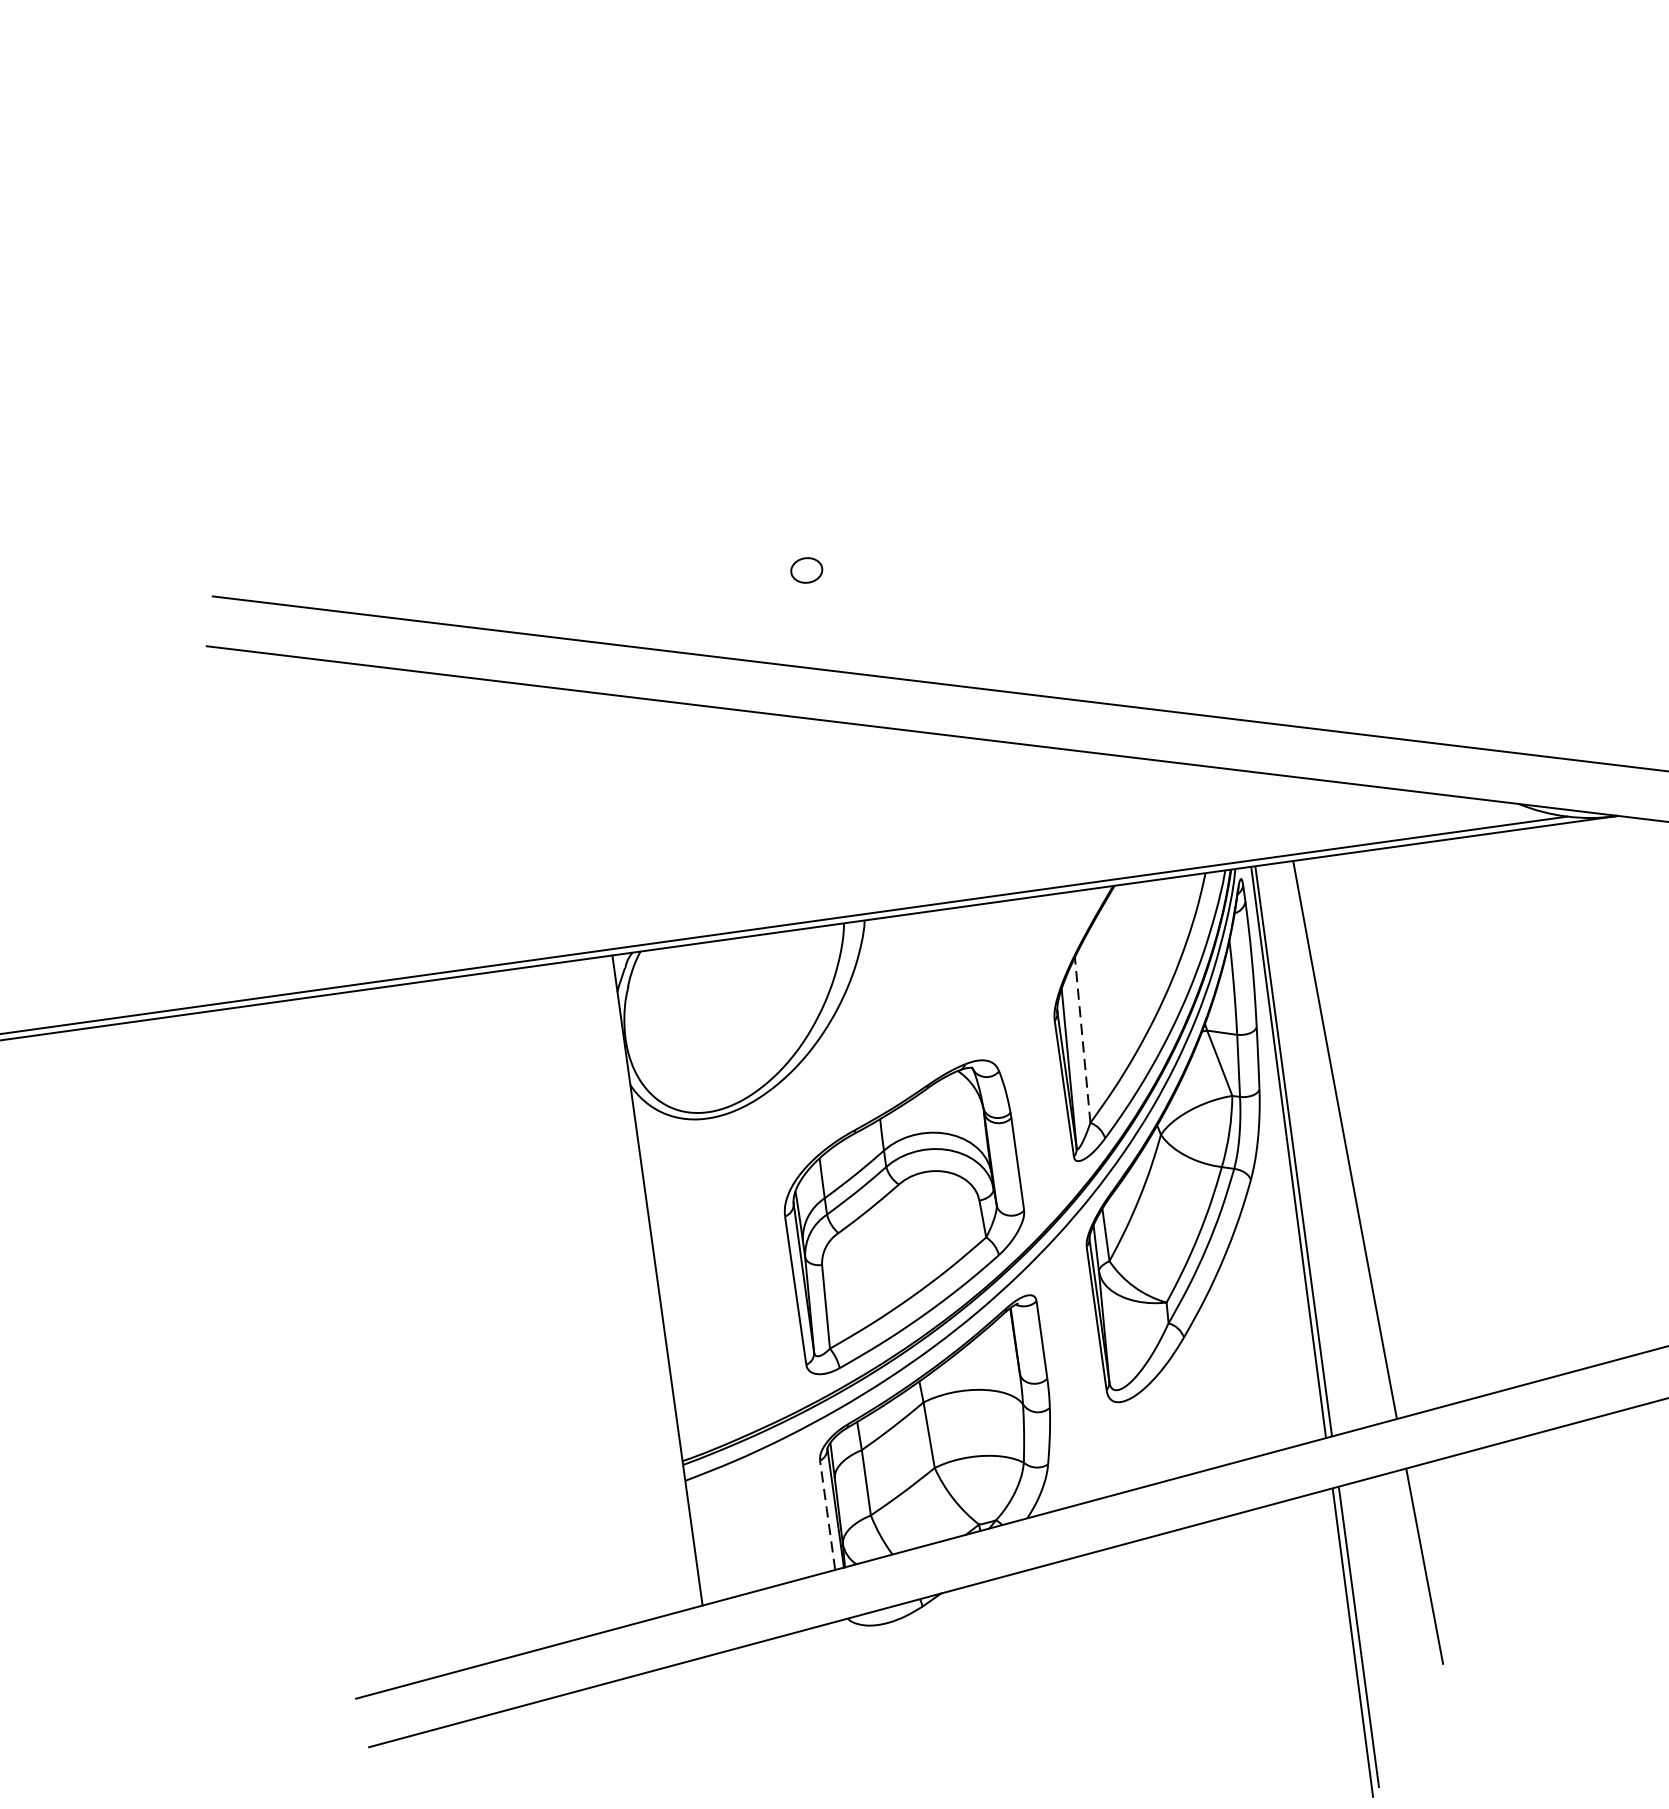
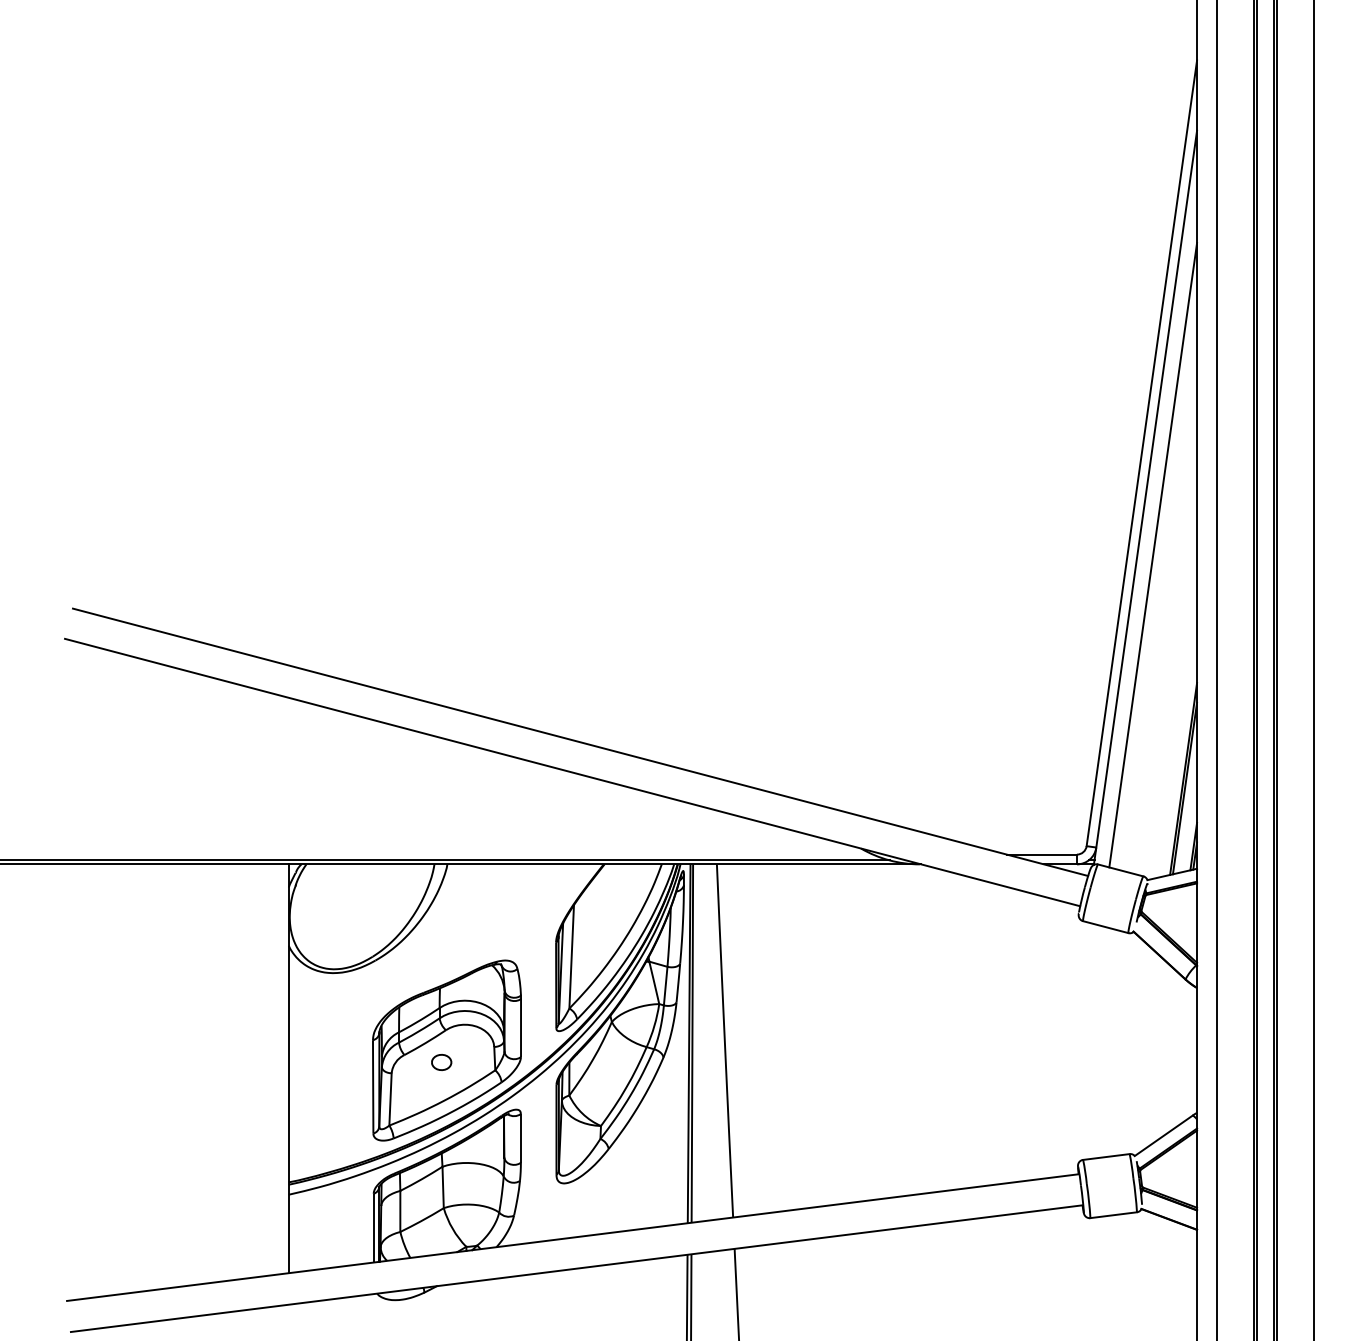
part: (806, 570) -> (441, 1062), moved
line: (1082, 1039) -> (571, 956), dashed -> solid
line: (827, 1512) -> (373, 1226), dashed -> solid

